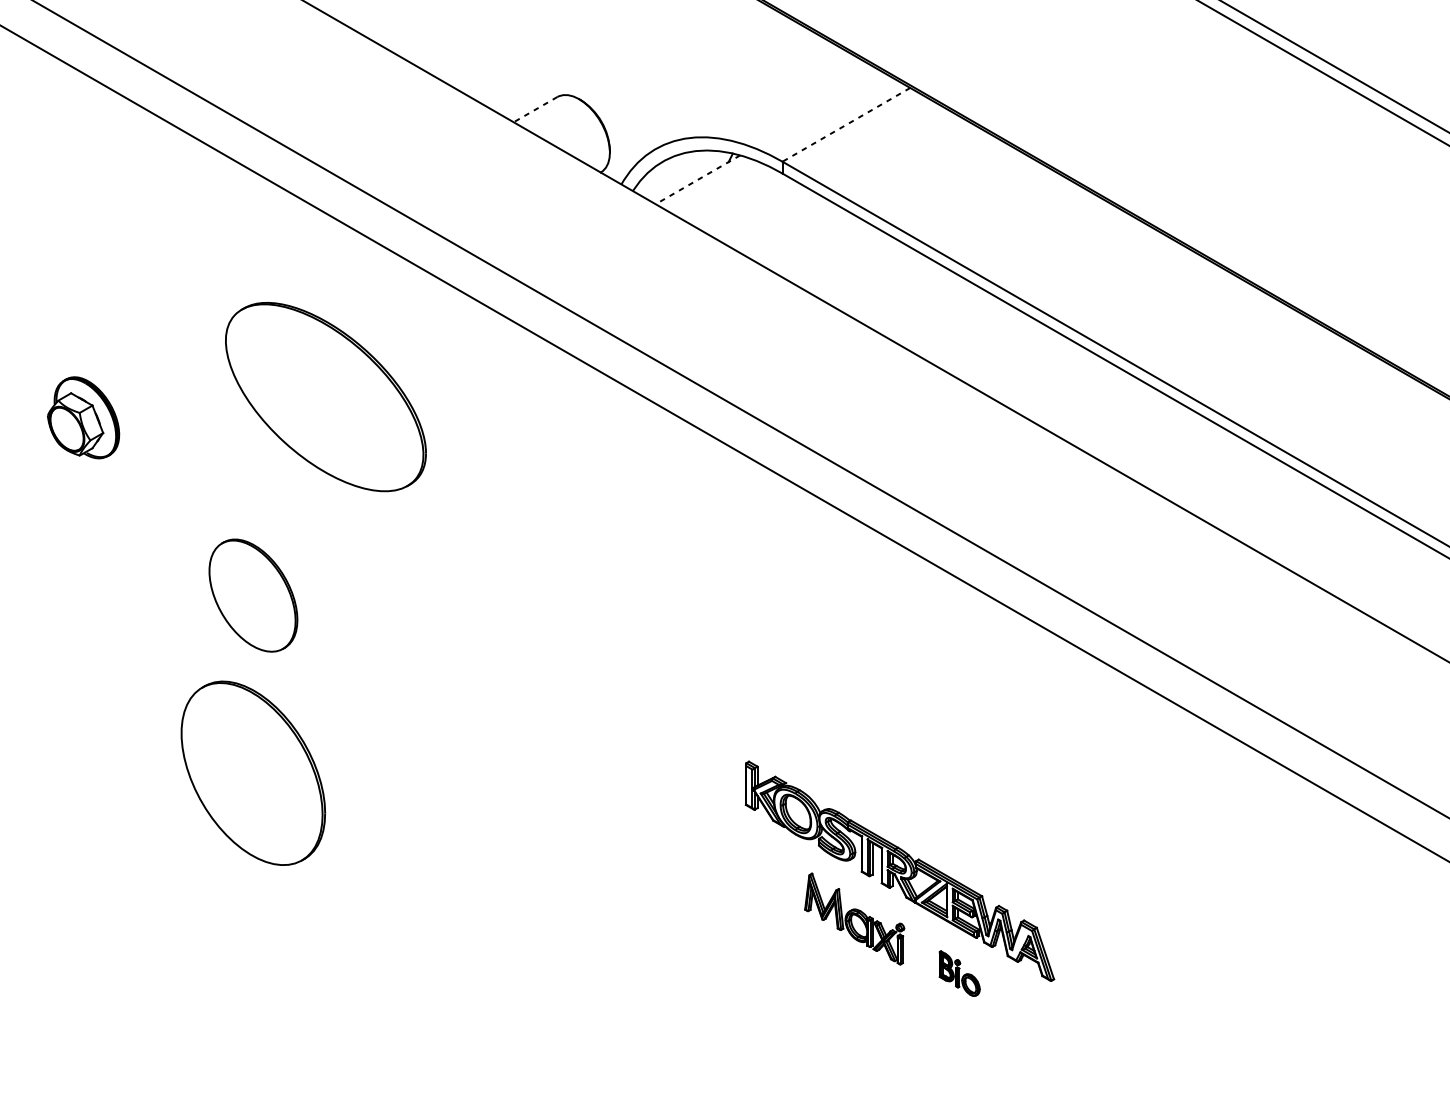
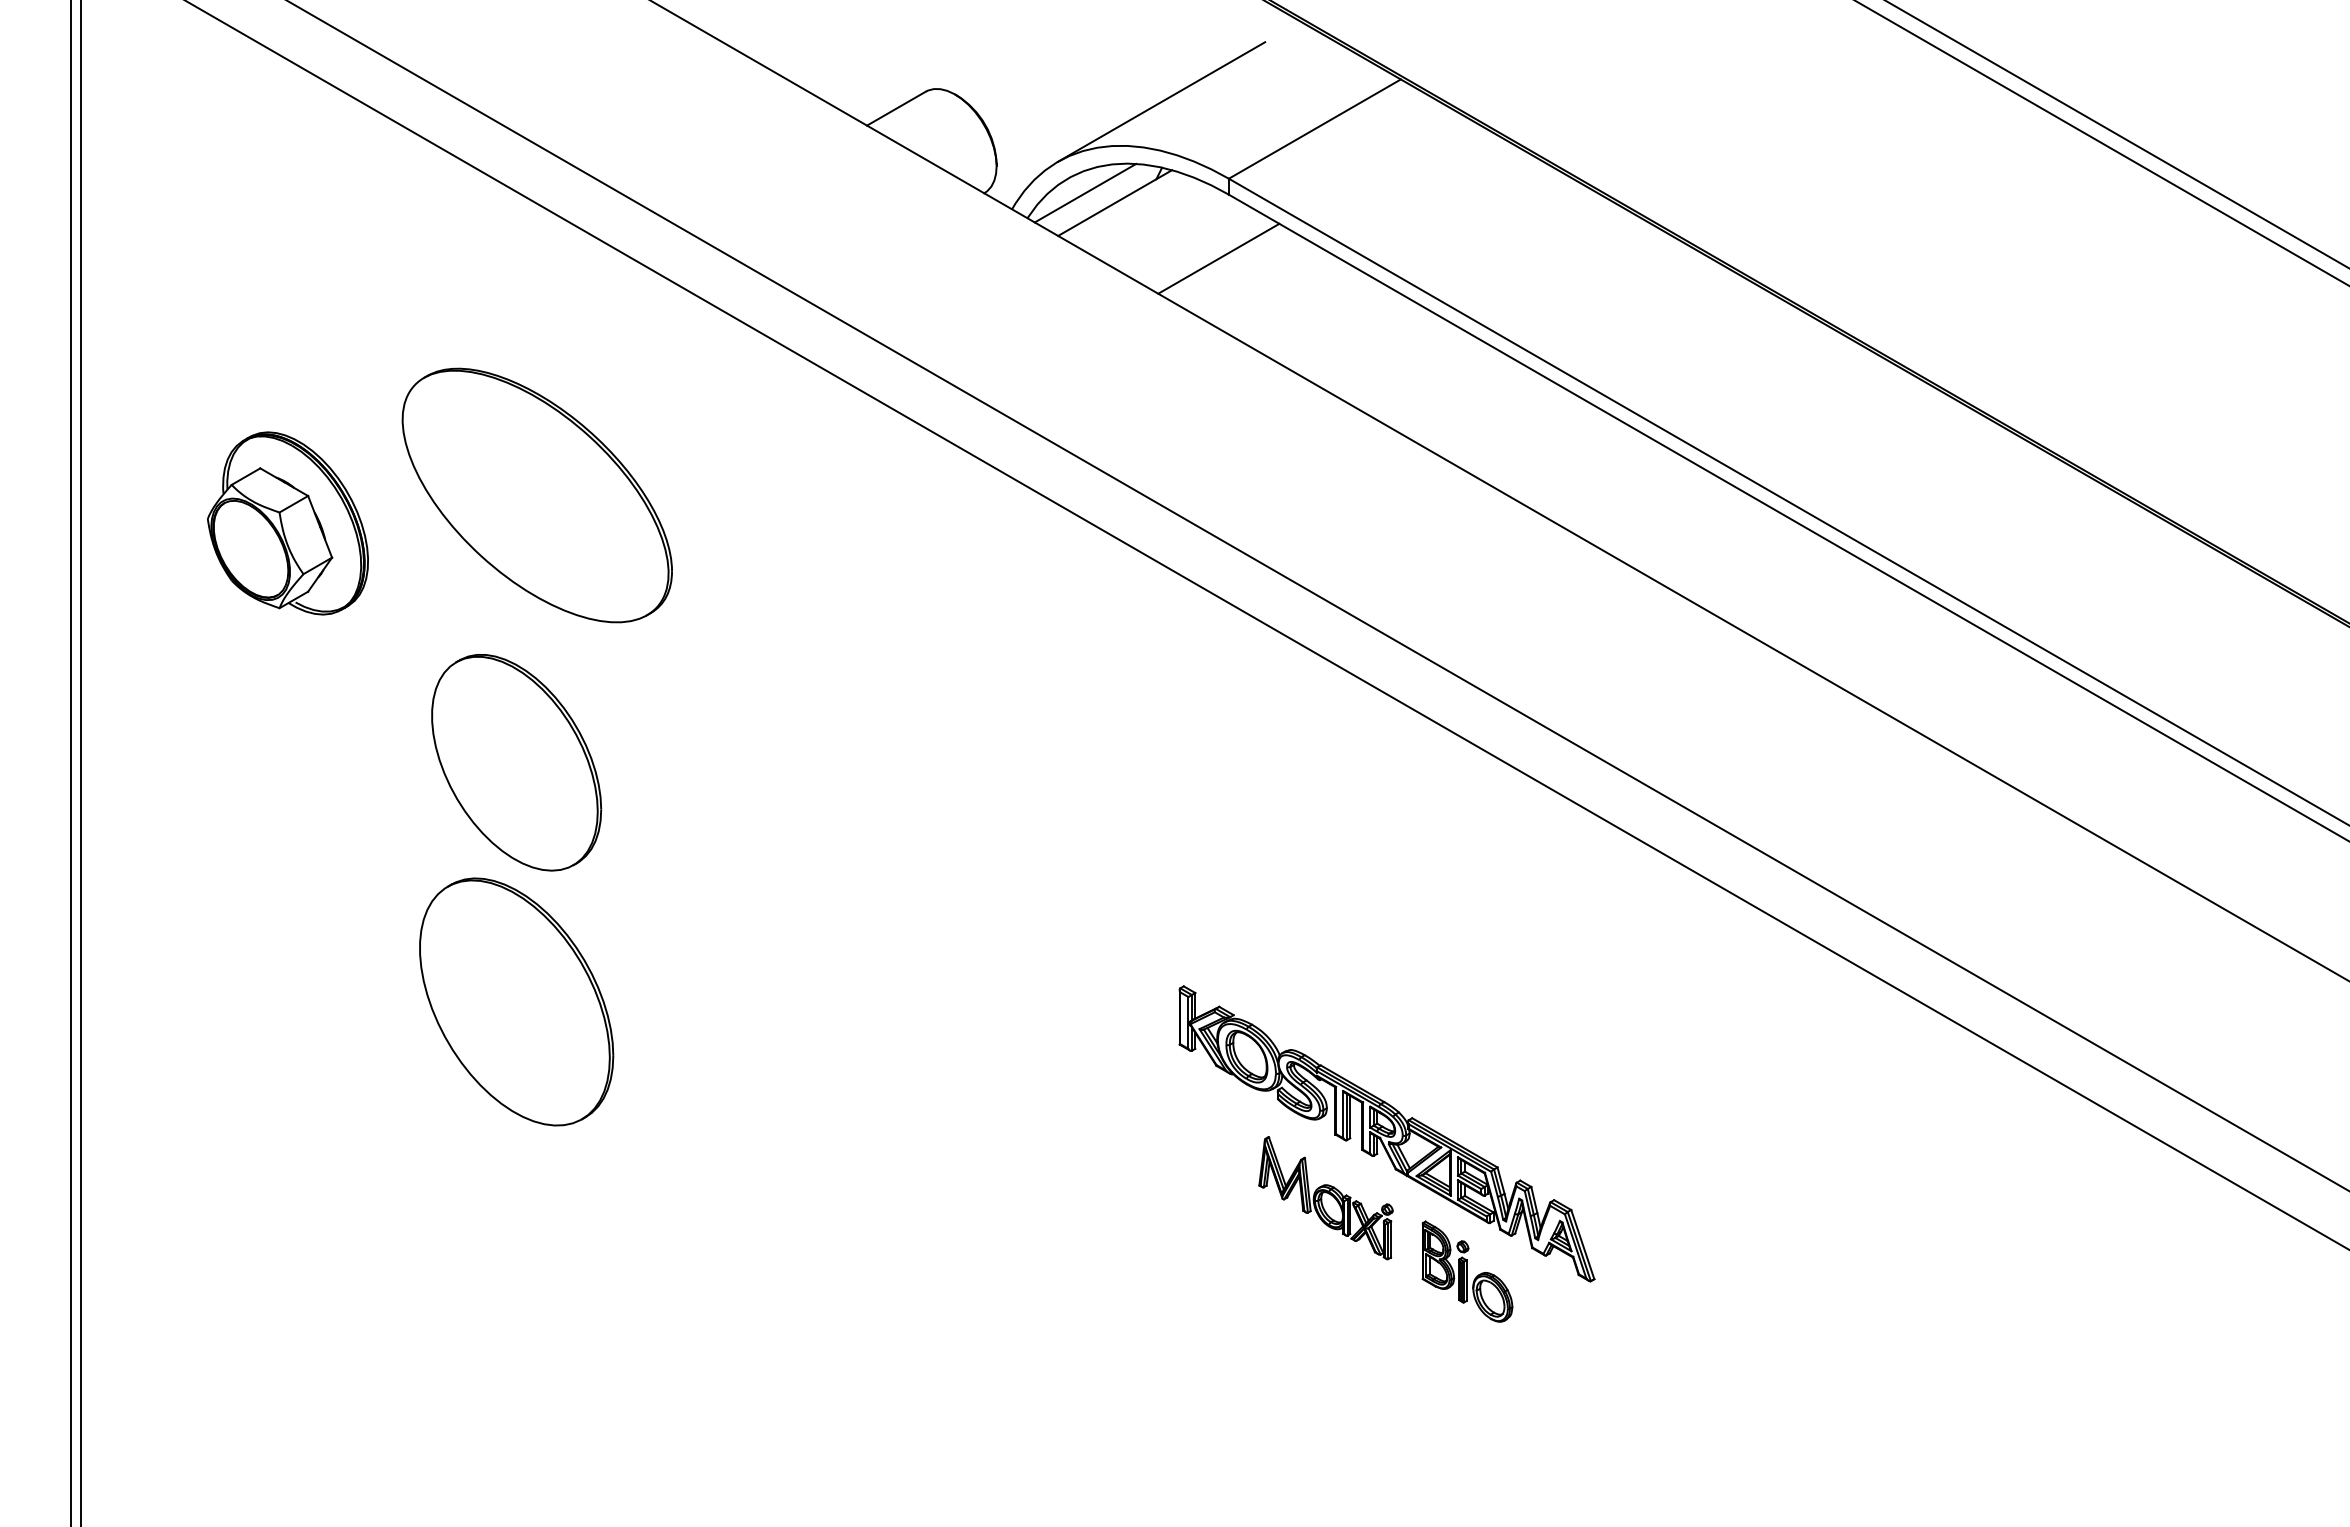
line: (732, 104) -> (1161, 101), added
line: (535, 109) -> (896, 108), dashed -> solid
line: (846, 125) -> (1314, 129), dashed -> solid
line: (675, 171) -> (1085, 192), added
line: (698, 180) -> (1115, 203), dashed -> solid
line: (774, 220) -> (1218, 258), added
part: (325, 397) -> (536, 495), moved
part: (83, 417) -> (287, 523), size x1.67
part: (253, 595) -> (516, 762), size x1.43
part: (959, 973) -> (1467, 1271), size x1.67

